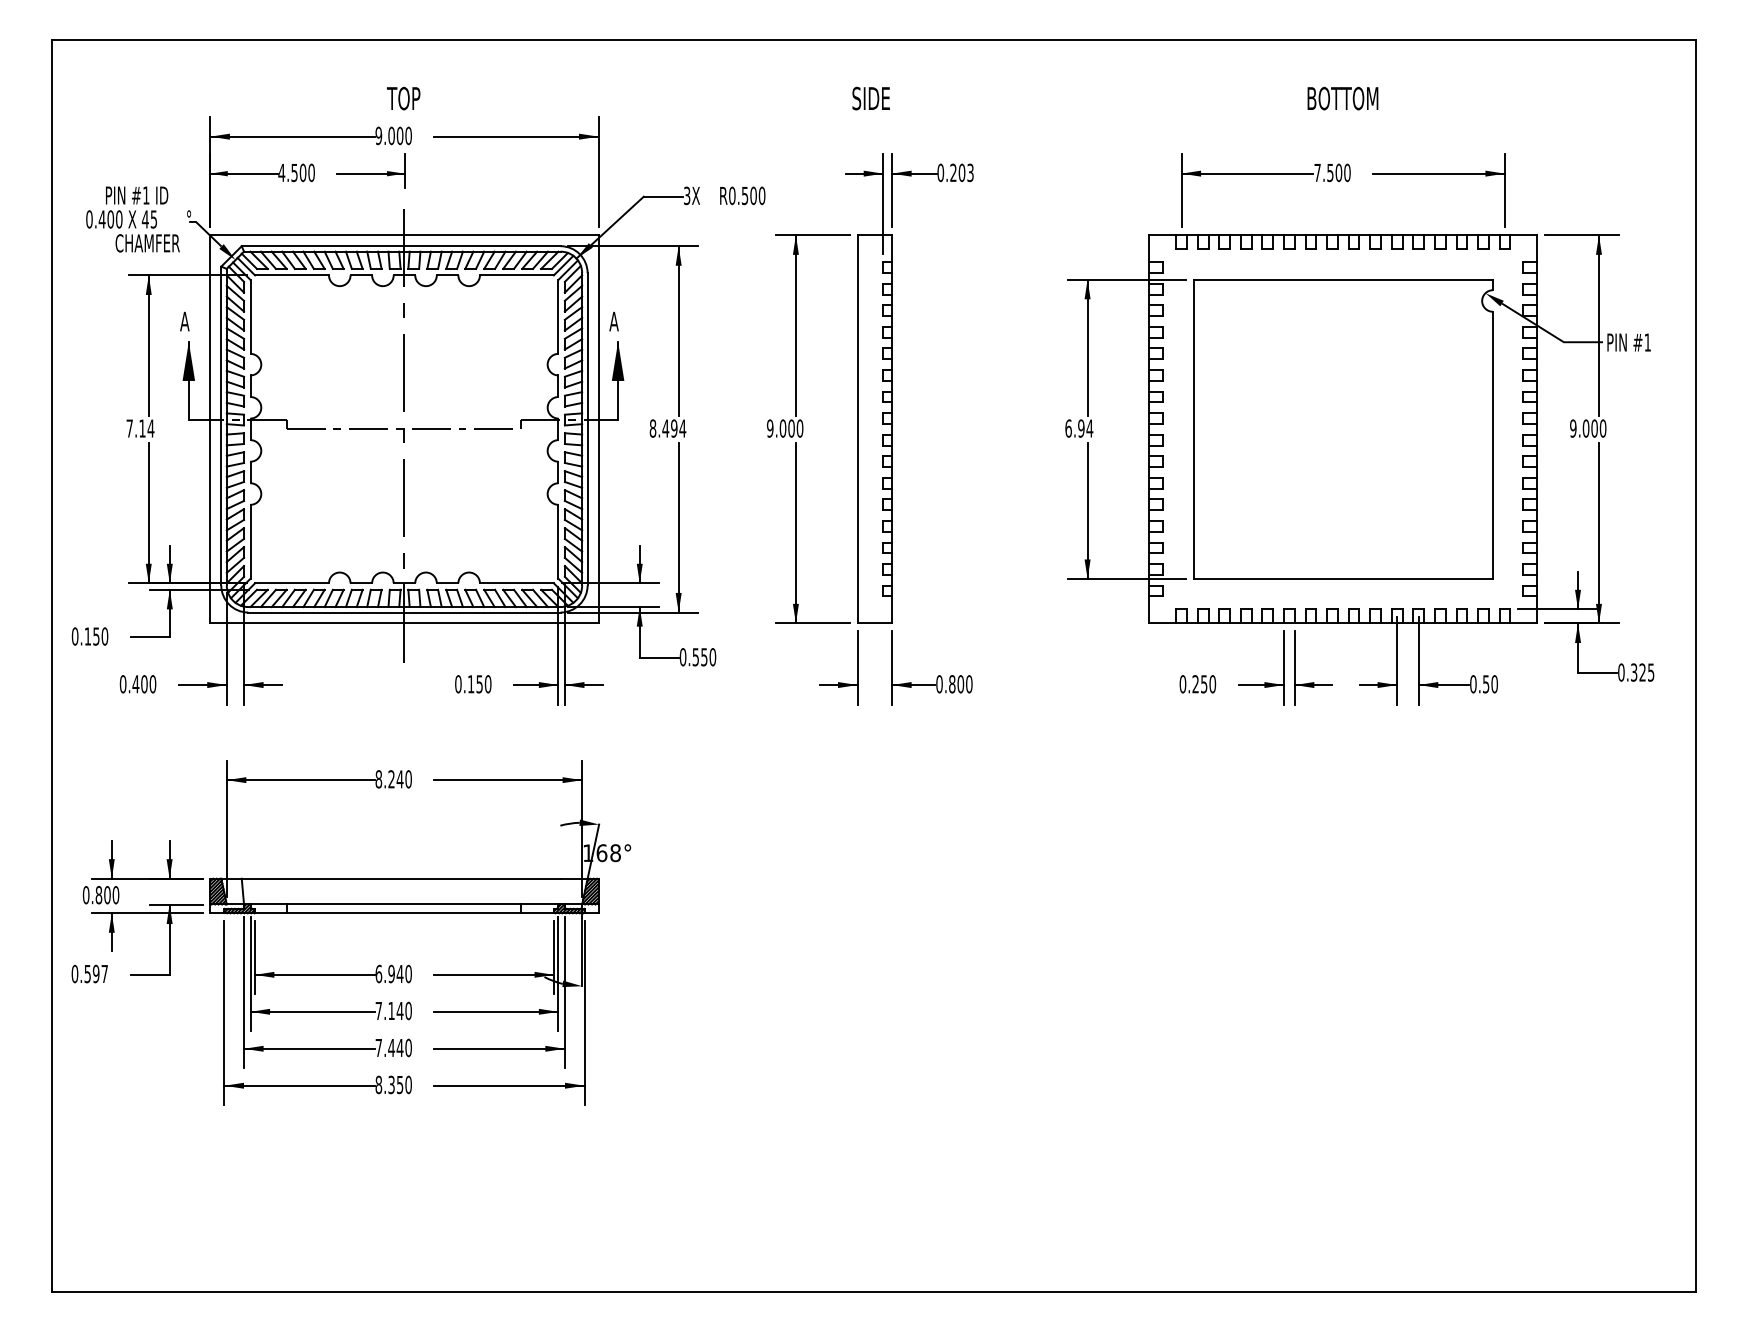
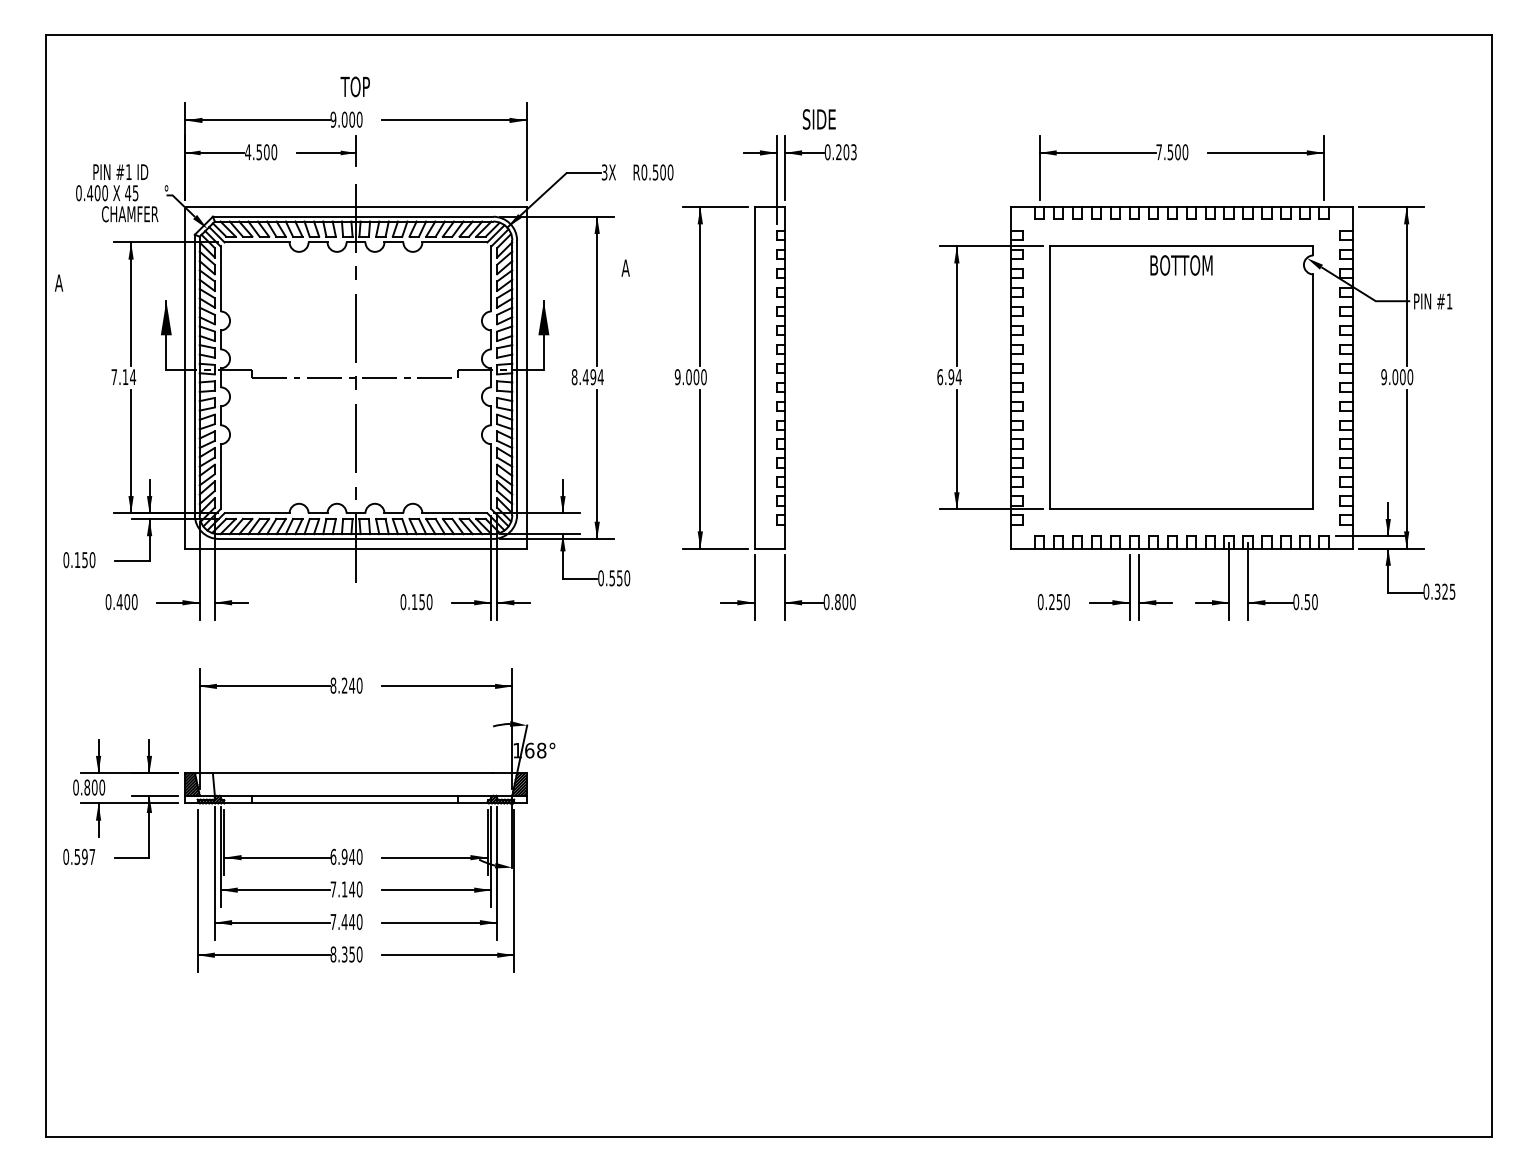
text: (870, 98) -> (818, 119), moved
text: (1342, 98) -> (1181, 265), moved
text: (184, 321) -> (58, 282), moved
text: (613, 321) -> (625, 268), moved

